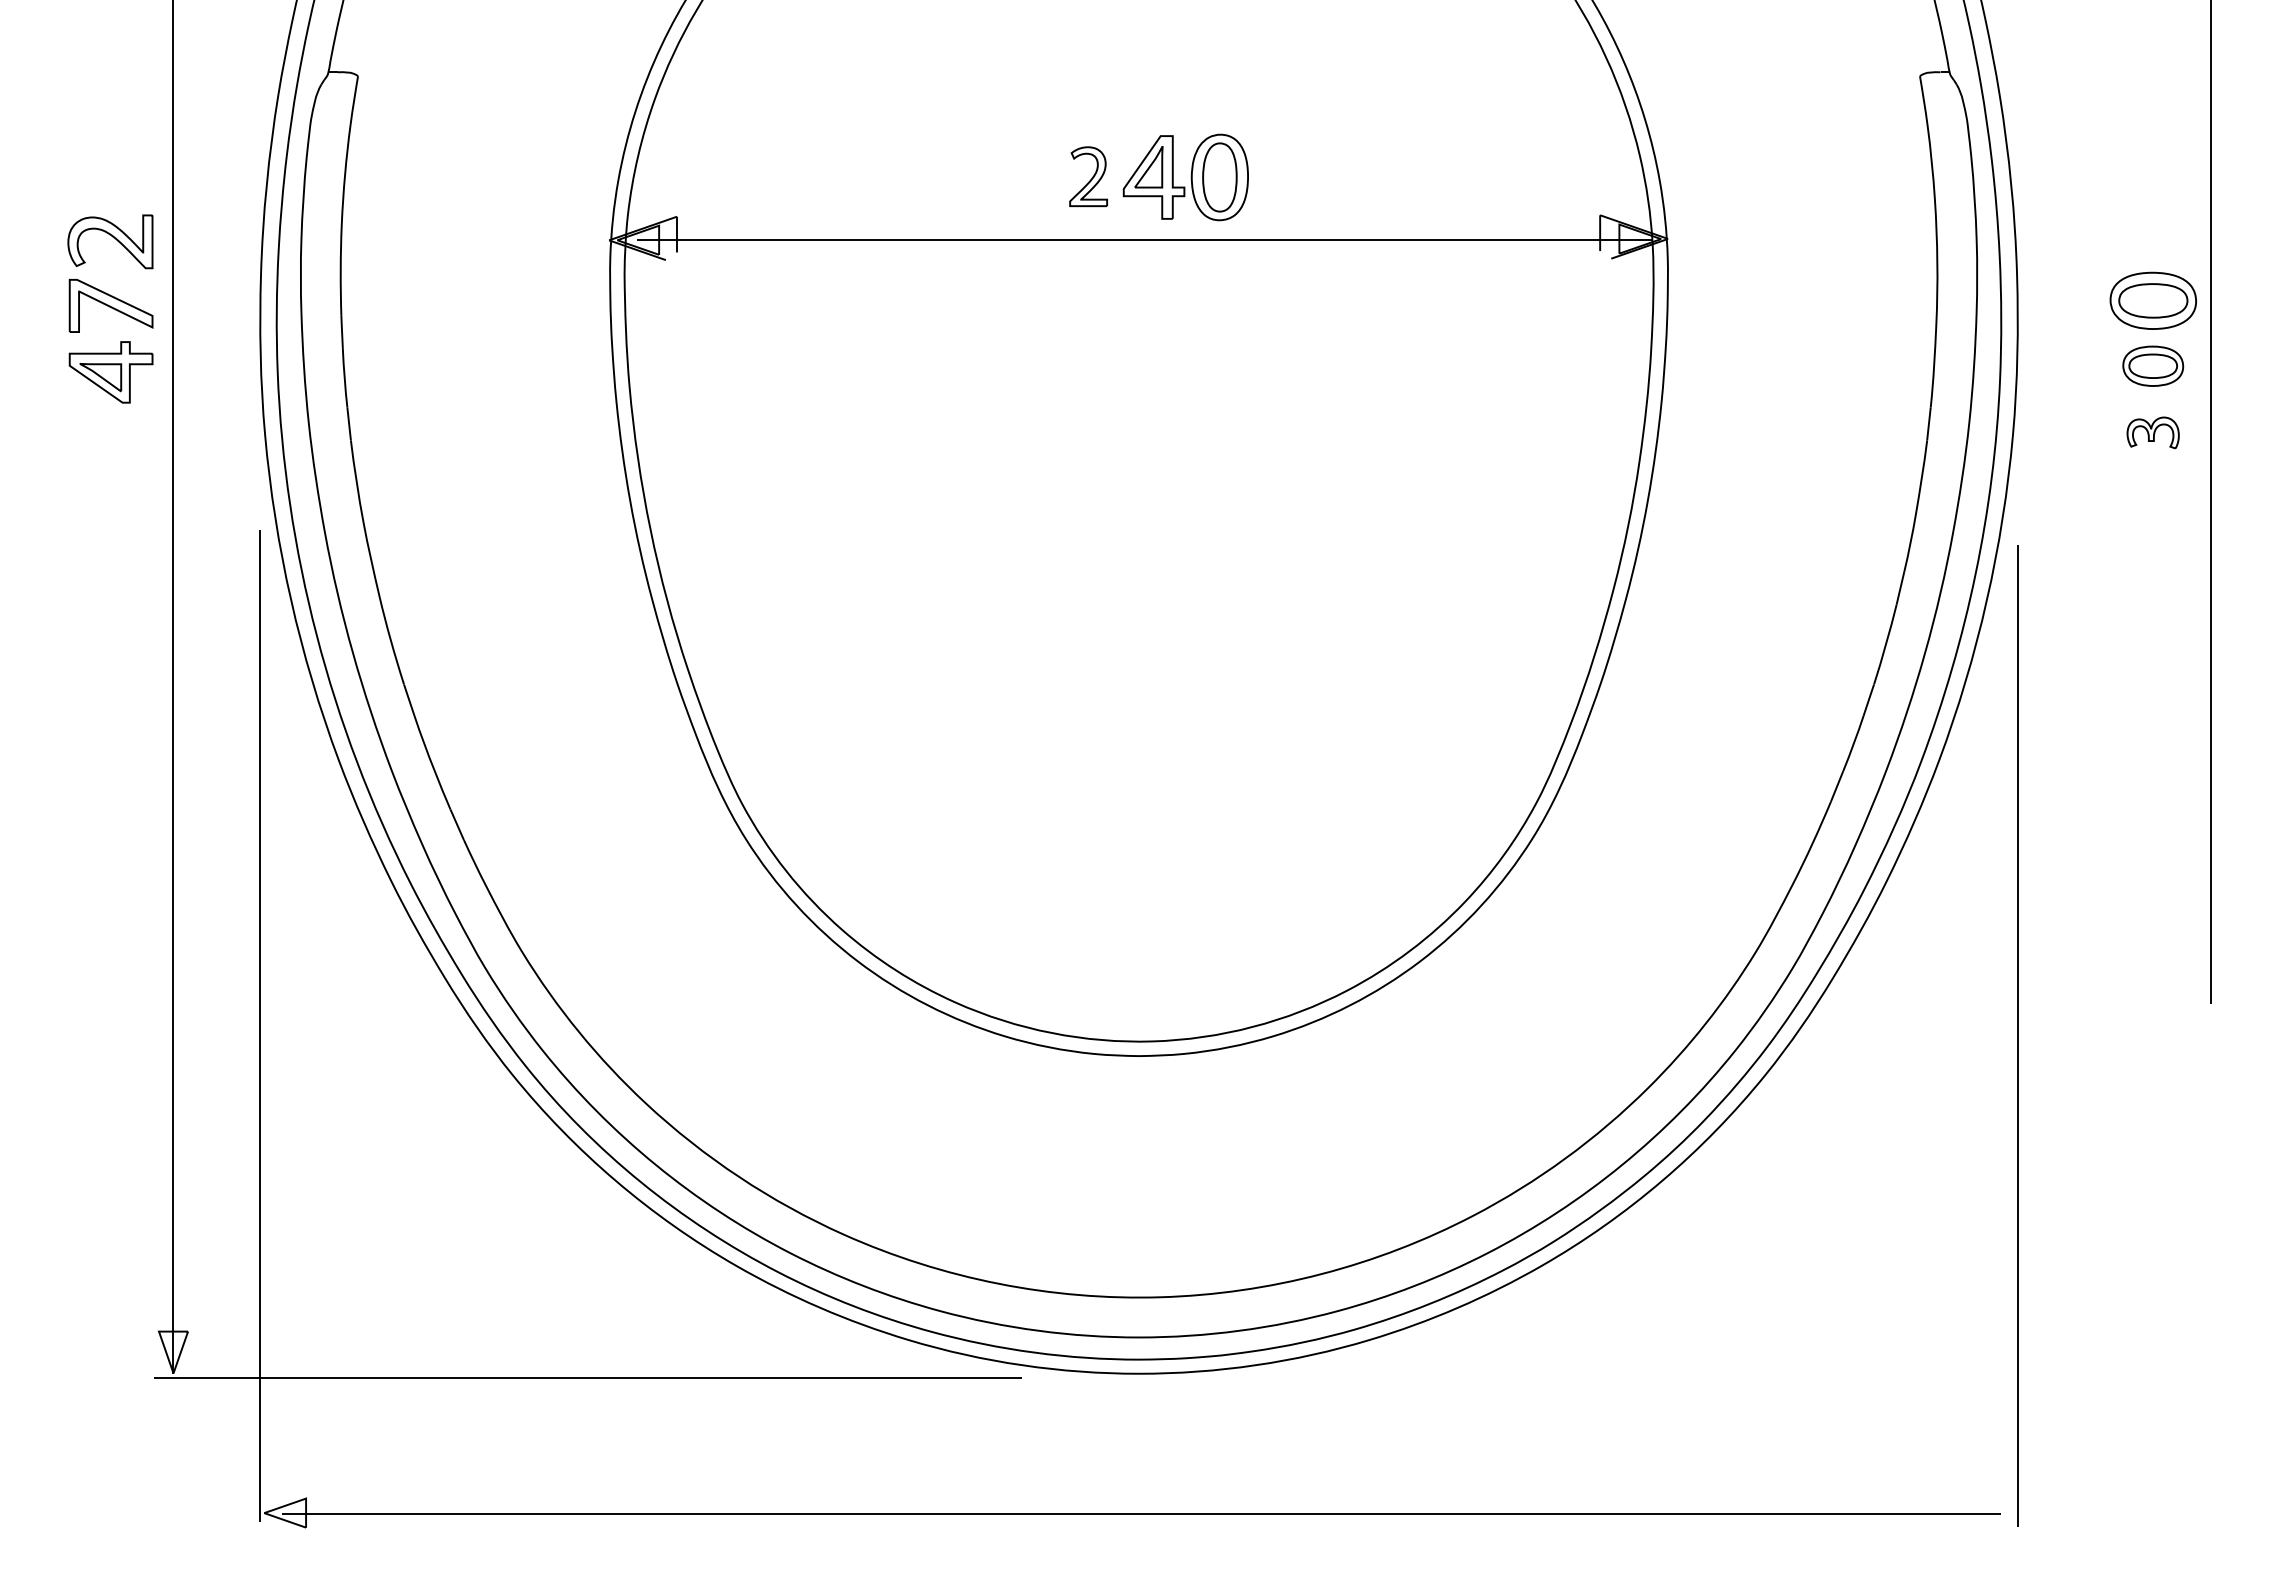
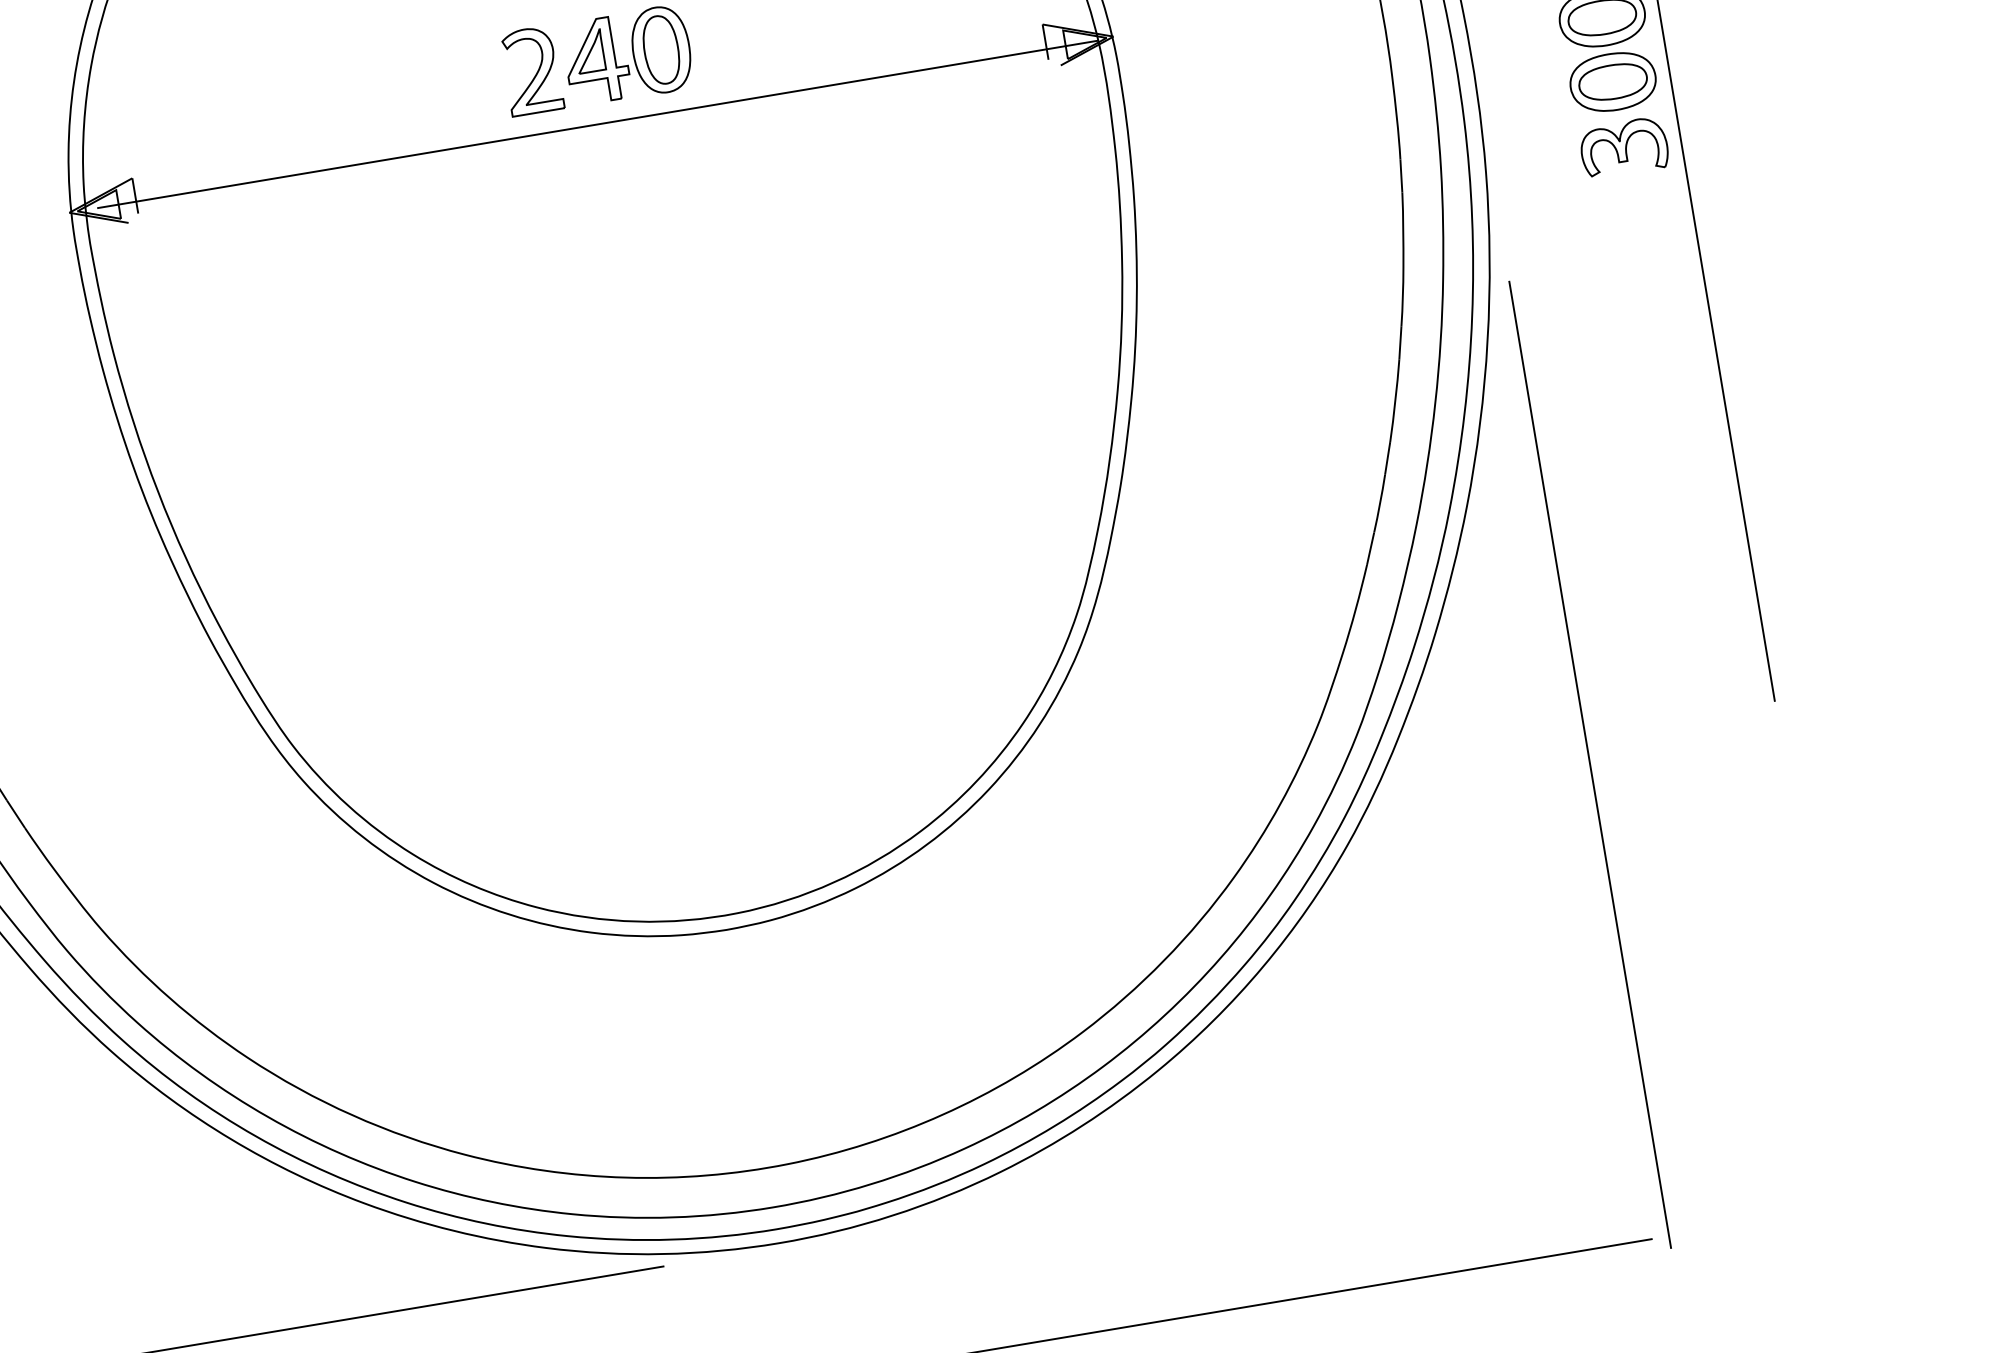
part: (1088, 176) -> (531, 70), size x1.43
part: (2152, 366) -> (1612, 82), size x1.43
part: (2152, 432) -> (1623, 147), size x1.67

